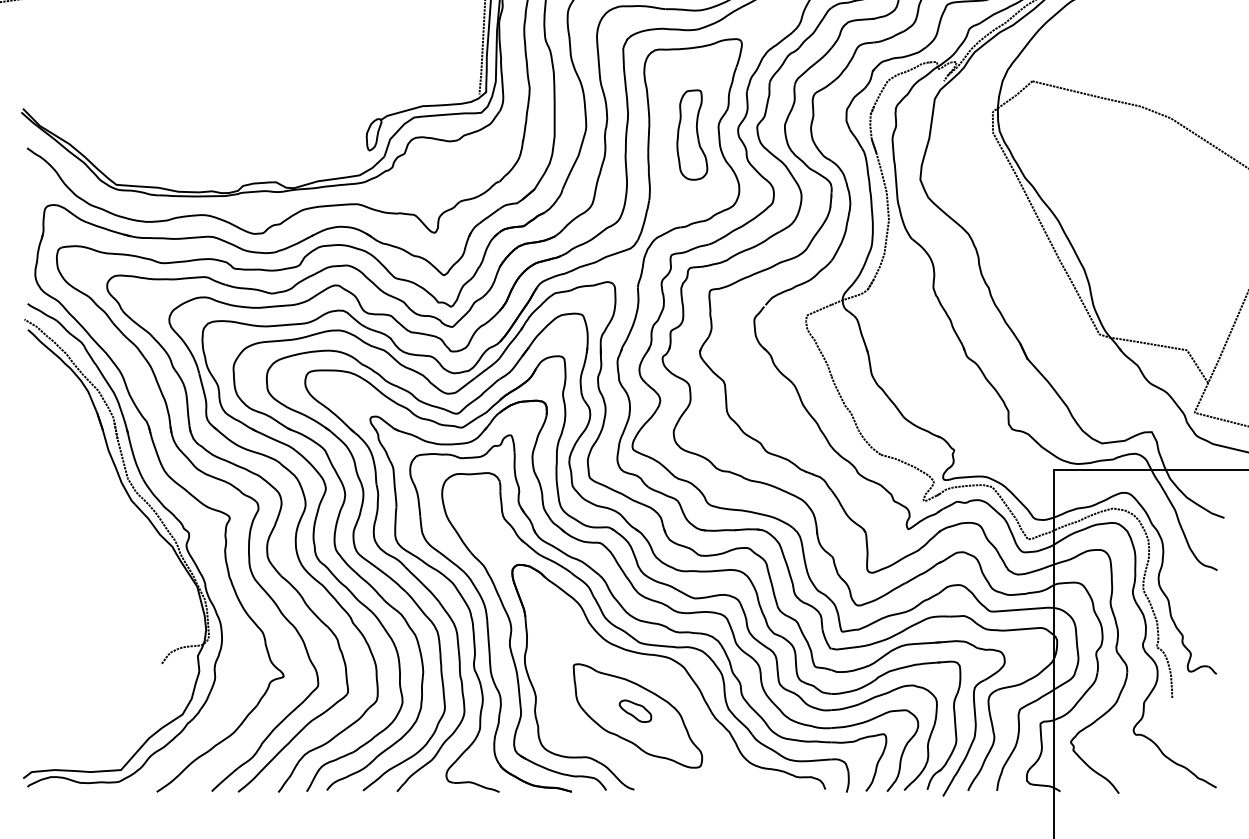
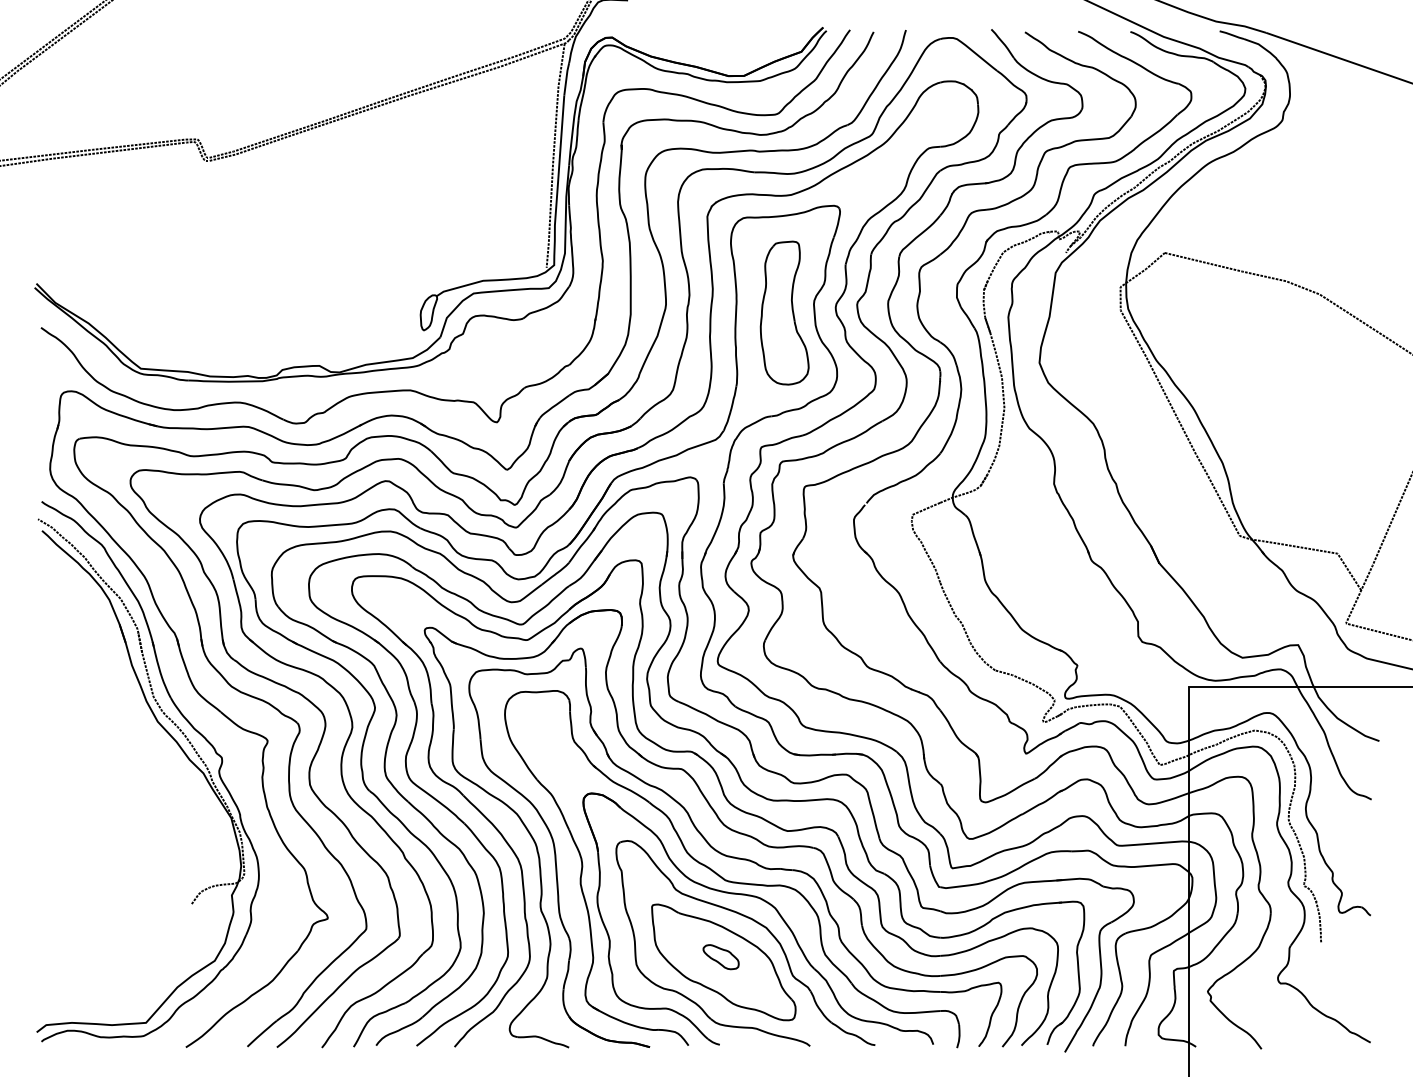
part: (692, 134) -> (784, 312), size x1.43
part: (668, 682) -> (758, 924), added

